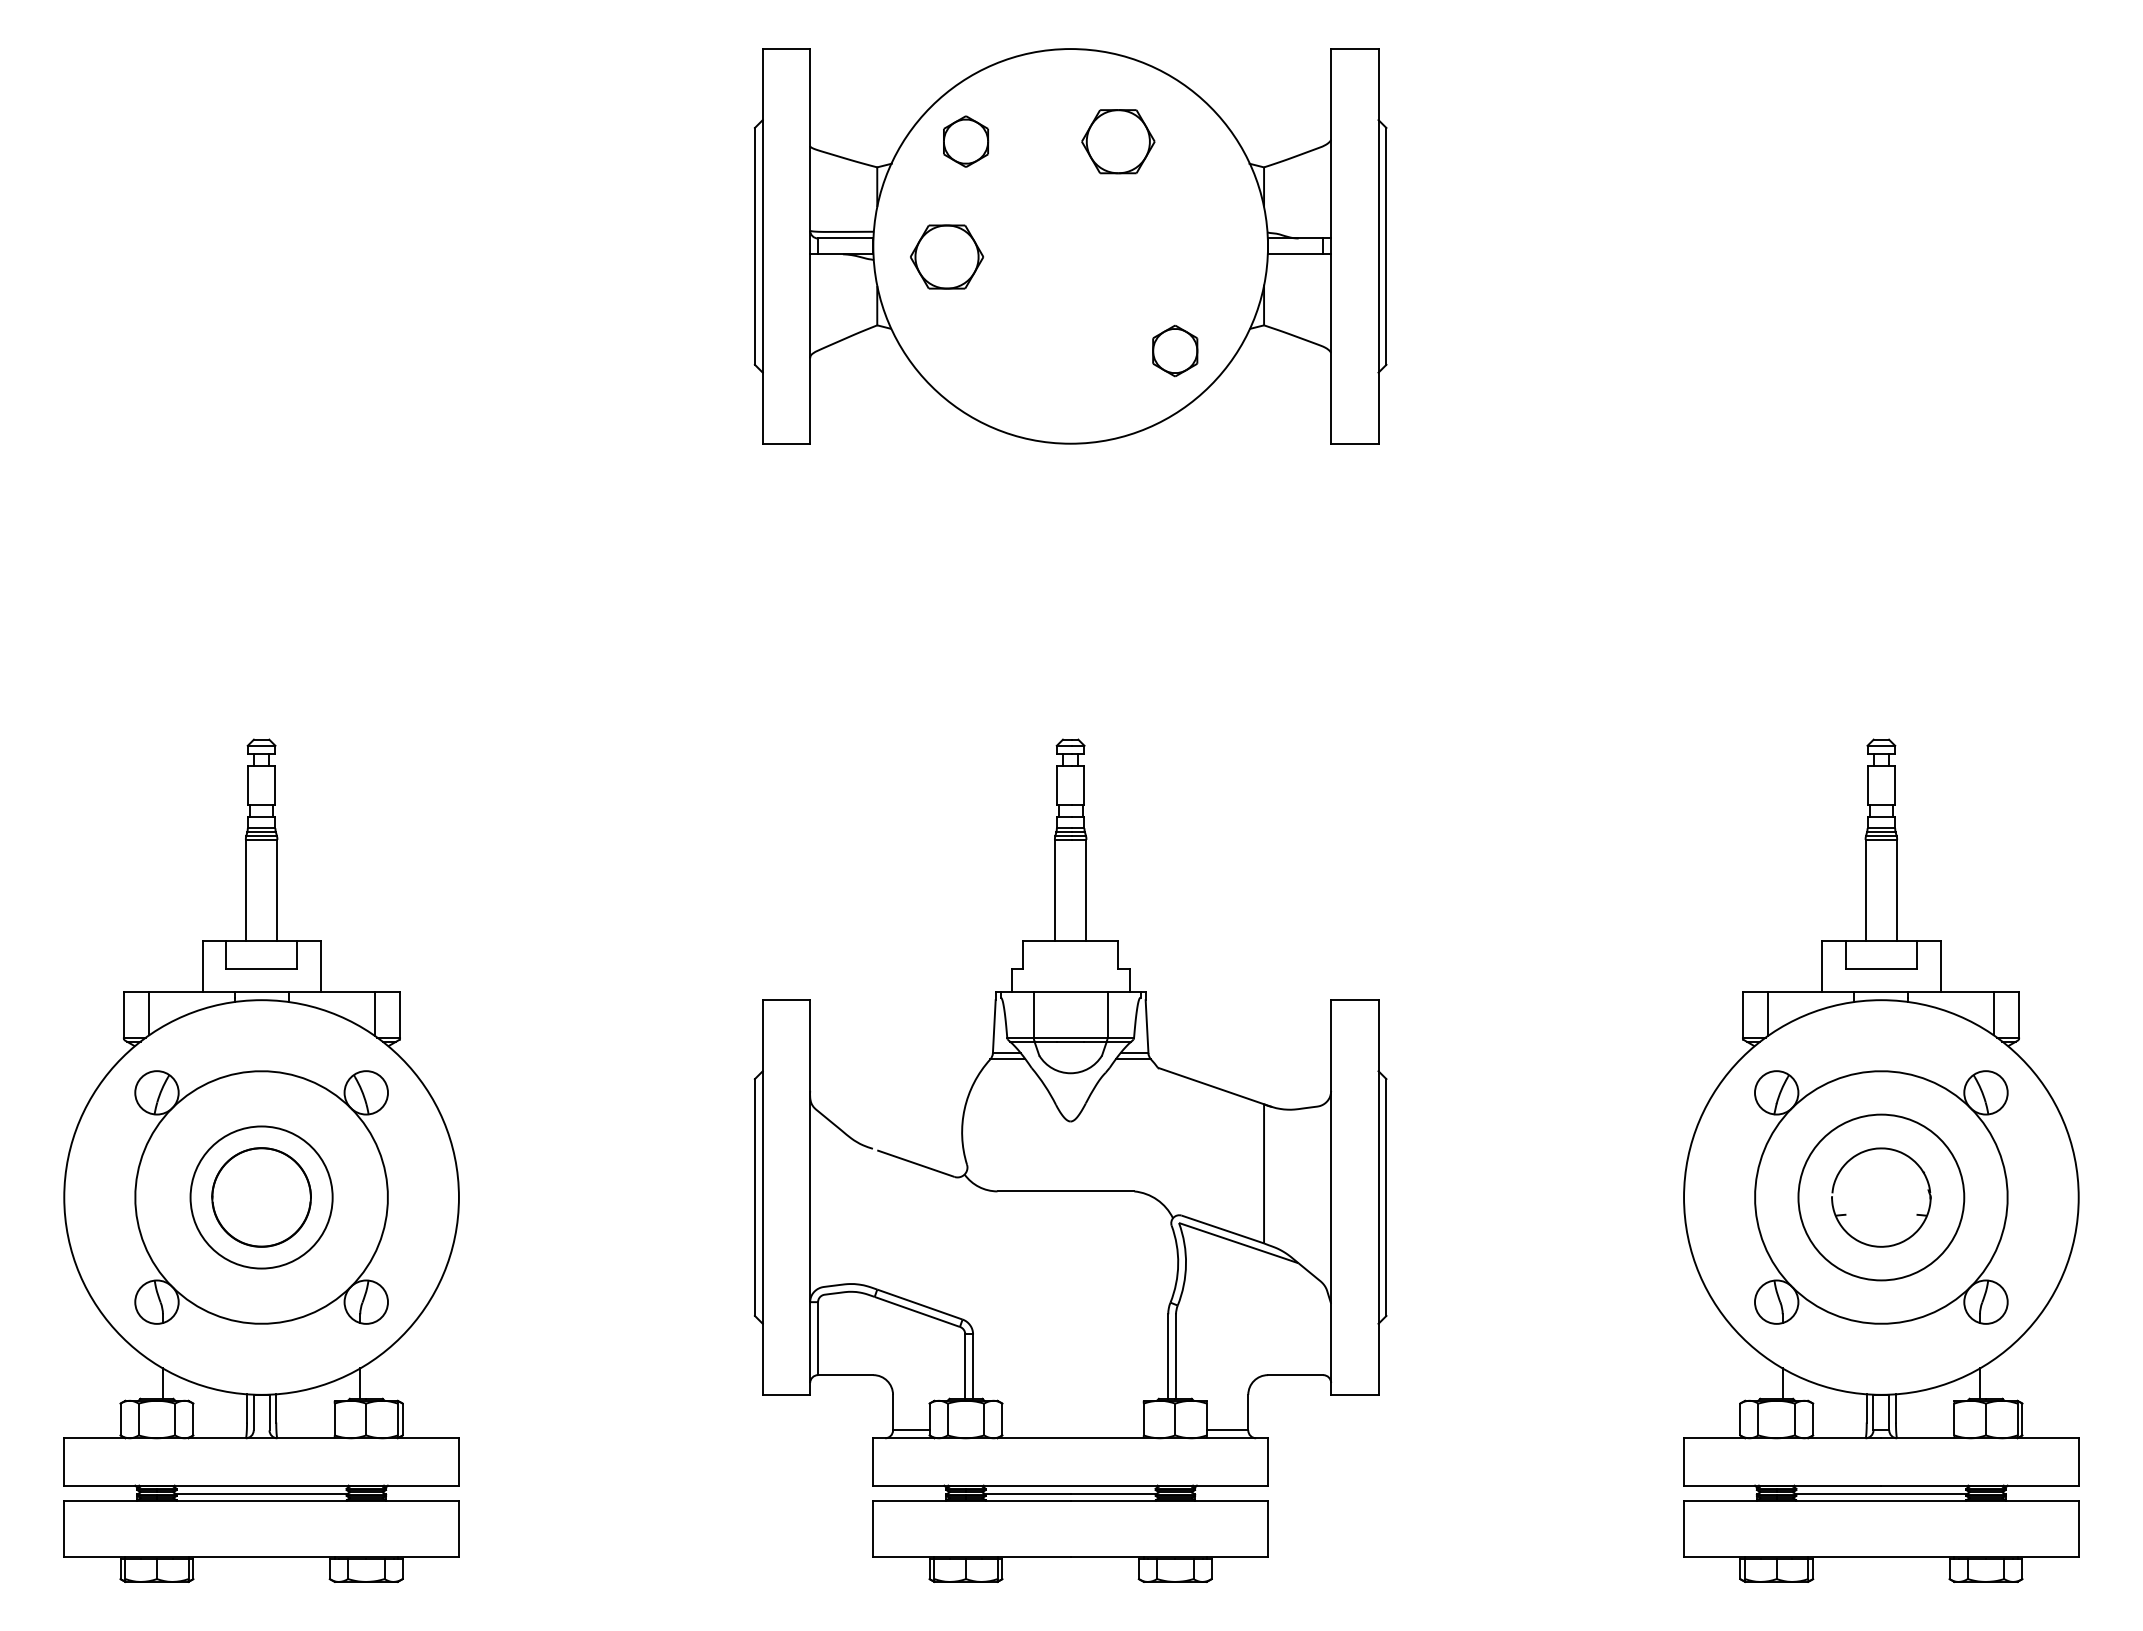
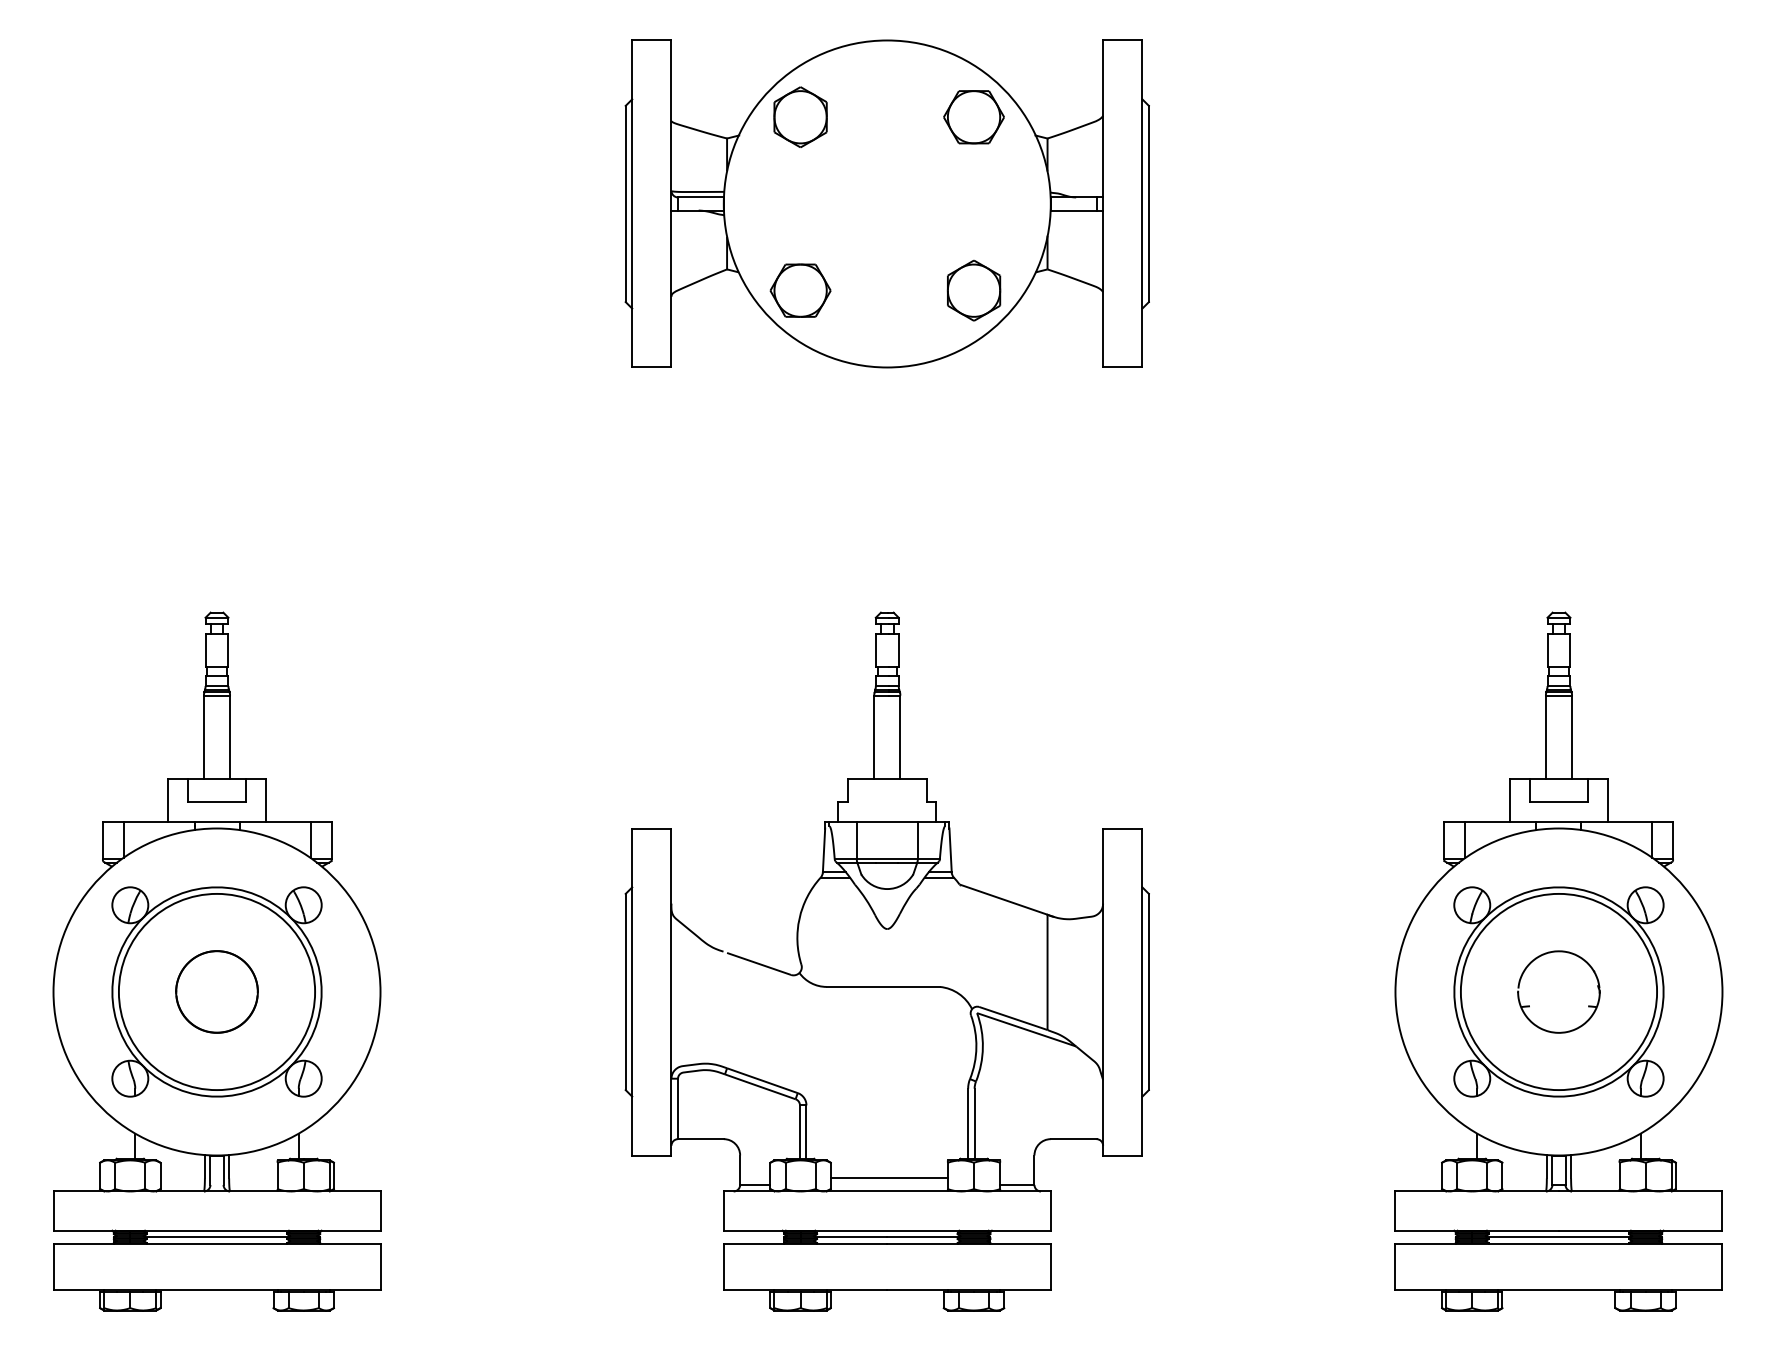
part: (965, 141) -> (800, 117), size x1.43
part: (1118, 141) -> (974, 117), moved
part: (946, 256) -> (800, 290), moved
part: (1174, 350) -> (973, 290), size x1.43
circle: (261, 1197) -> (216, 991), size x1.67
circle: (1880, 1197) -> (1558, 991), size x1.43
line: (1072, 1422) -> (888, 1178), added

